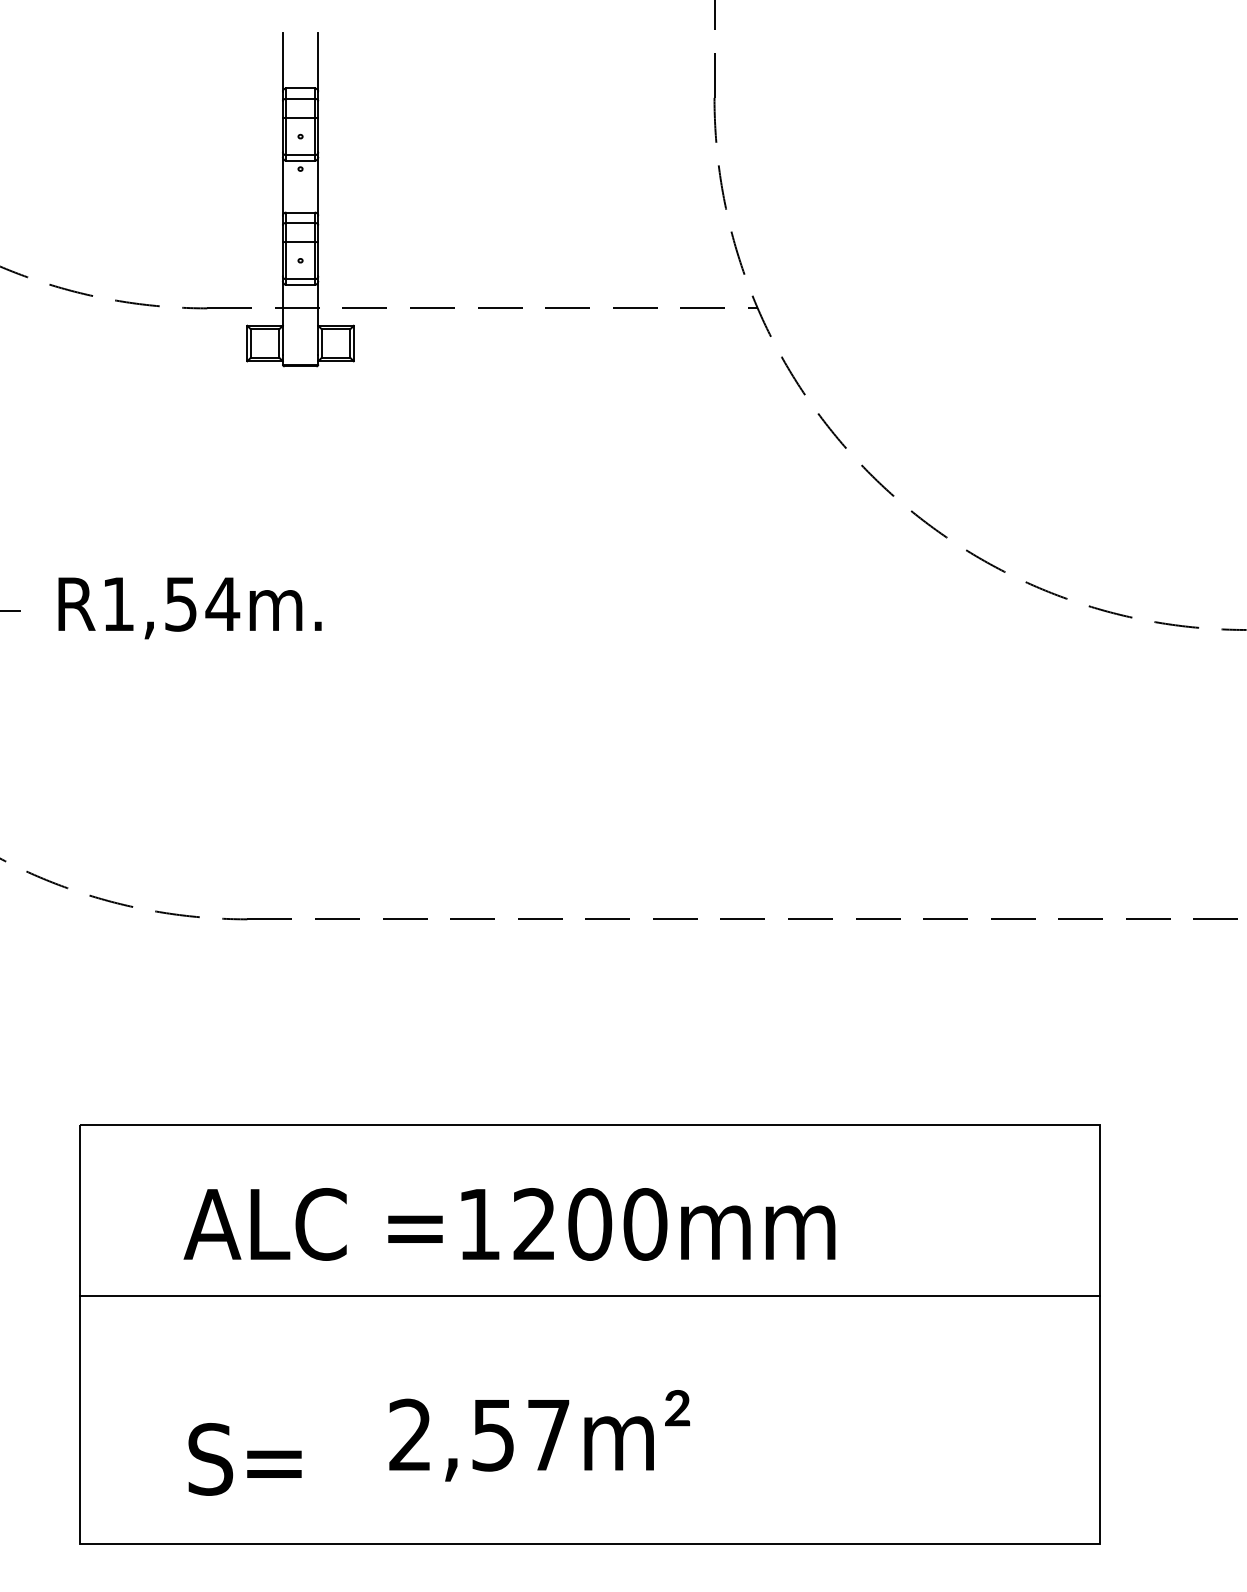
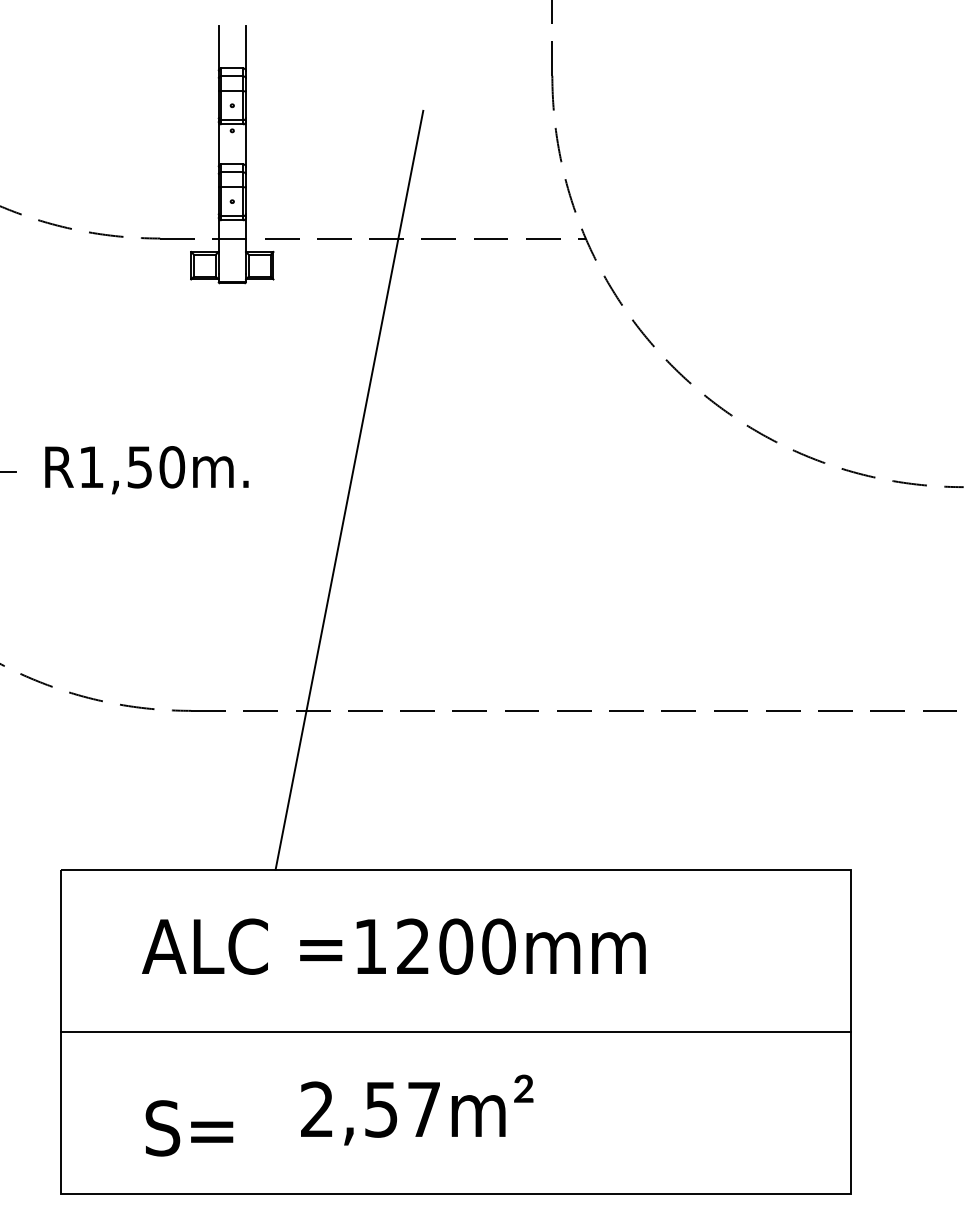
text: (221, 604) -> (171, 467), R1,54m. -> R1,50m.
line: (452, 633) -> (349, 489), added
line: (589, 1295) -> (455, 1031), moved

